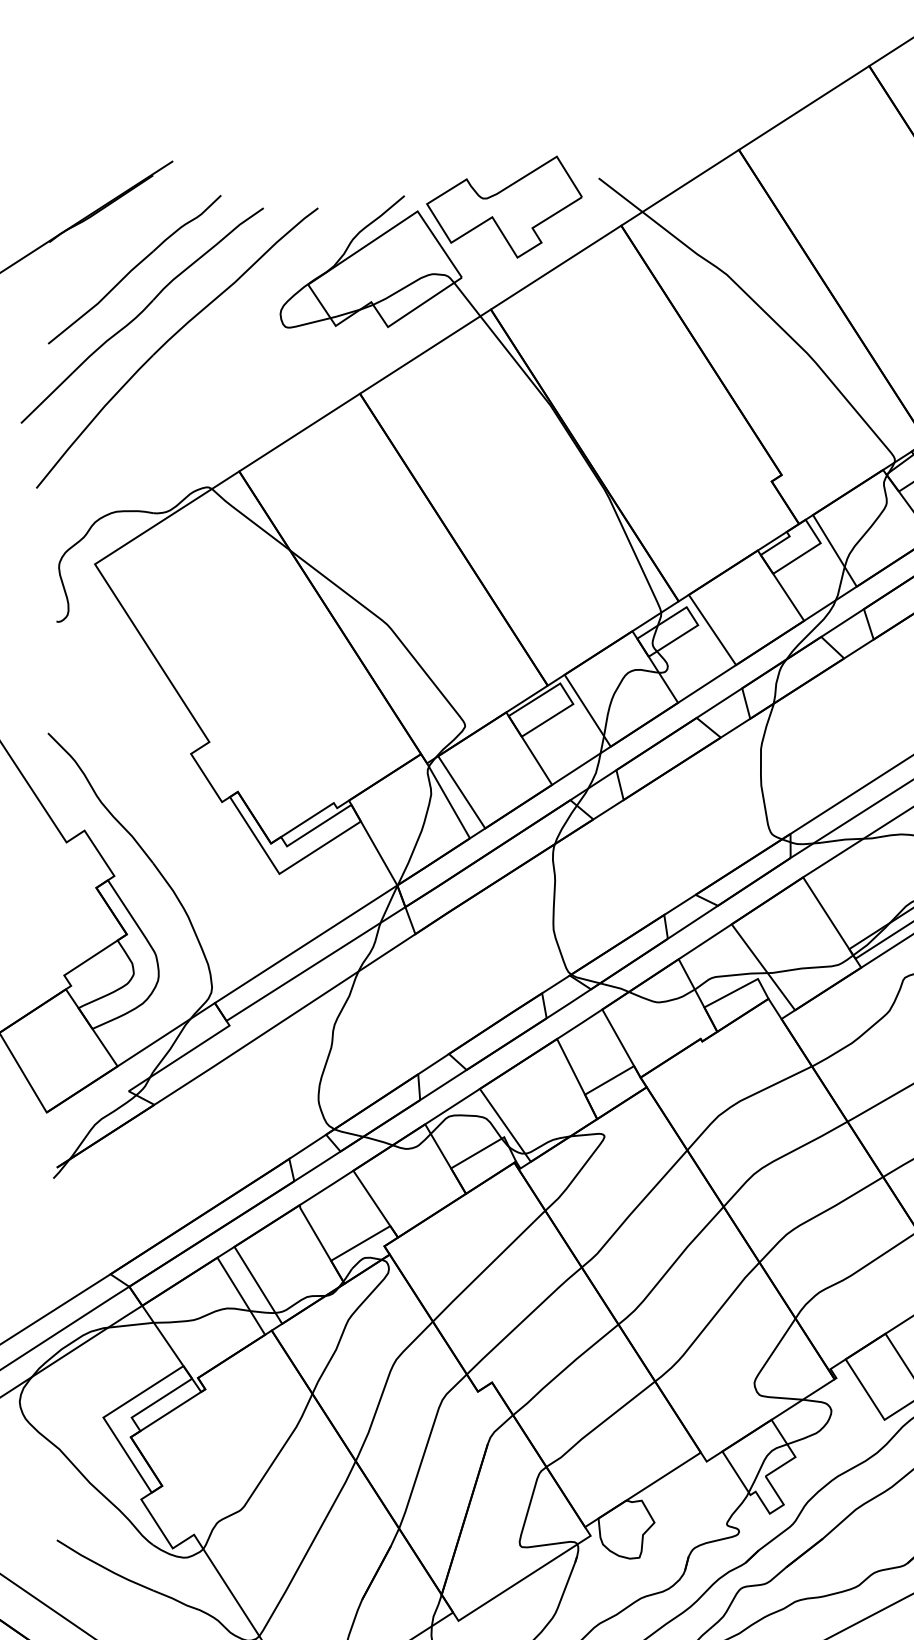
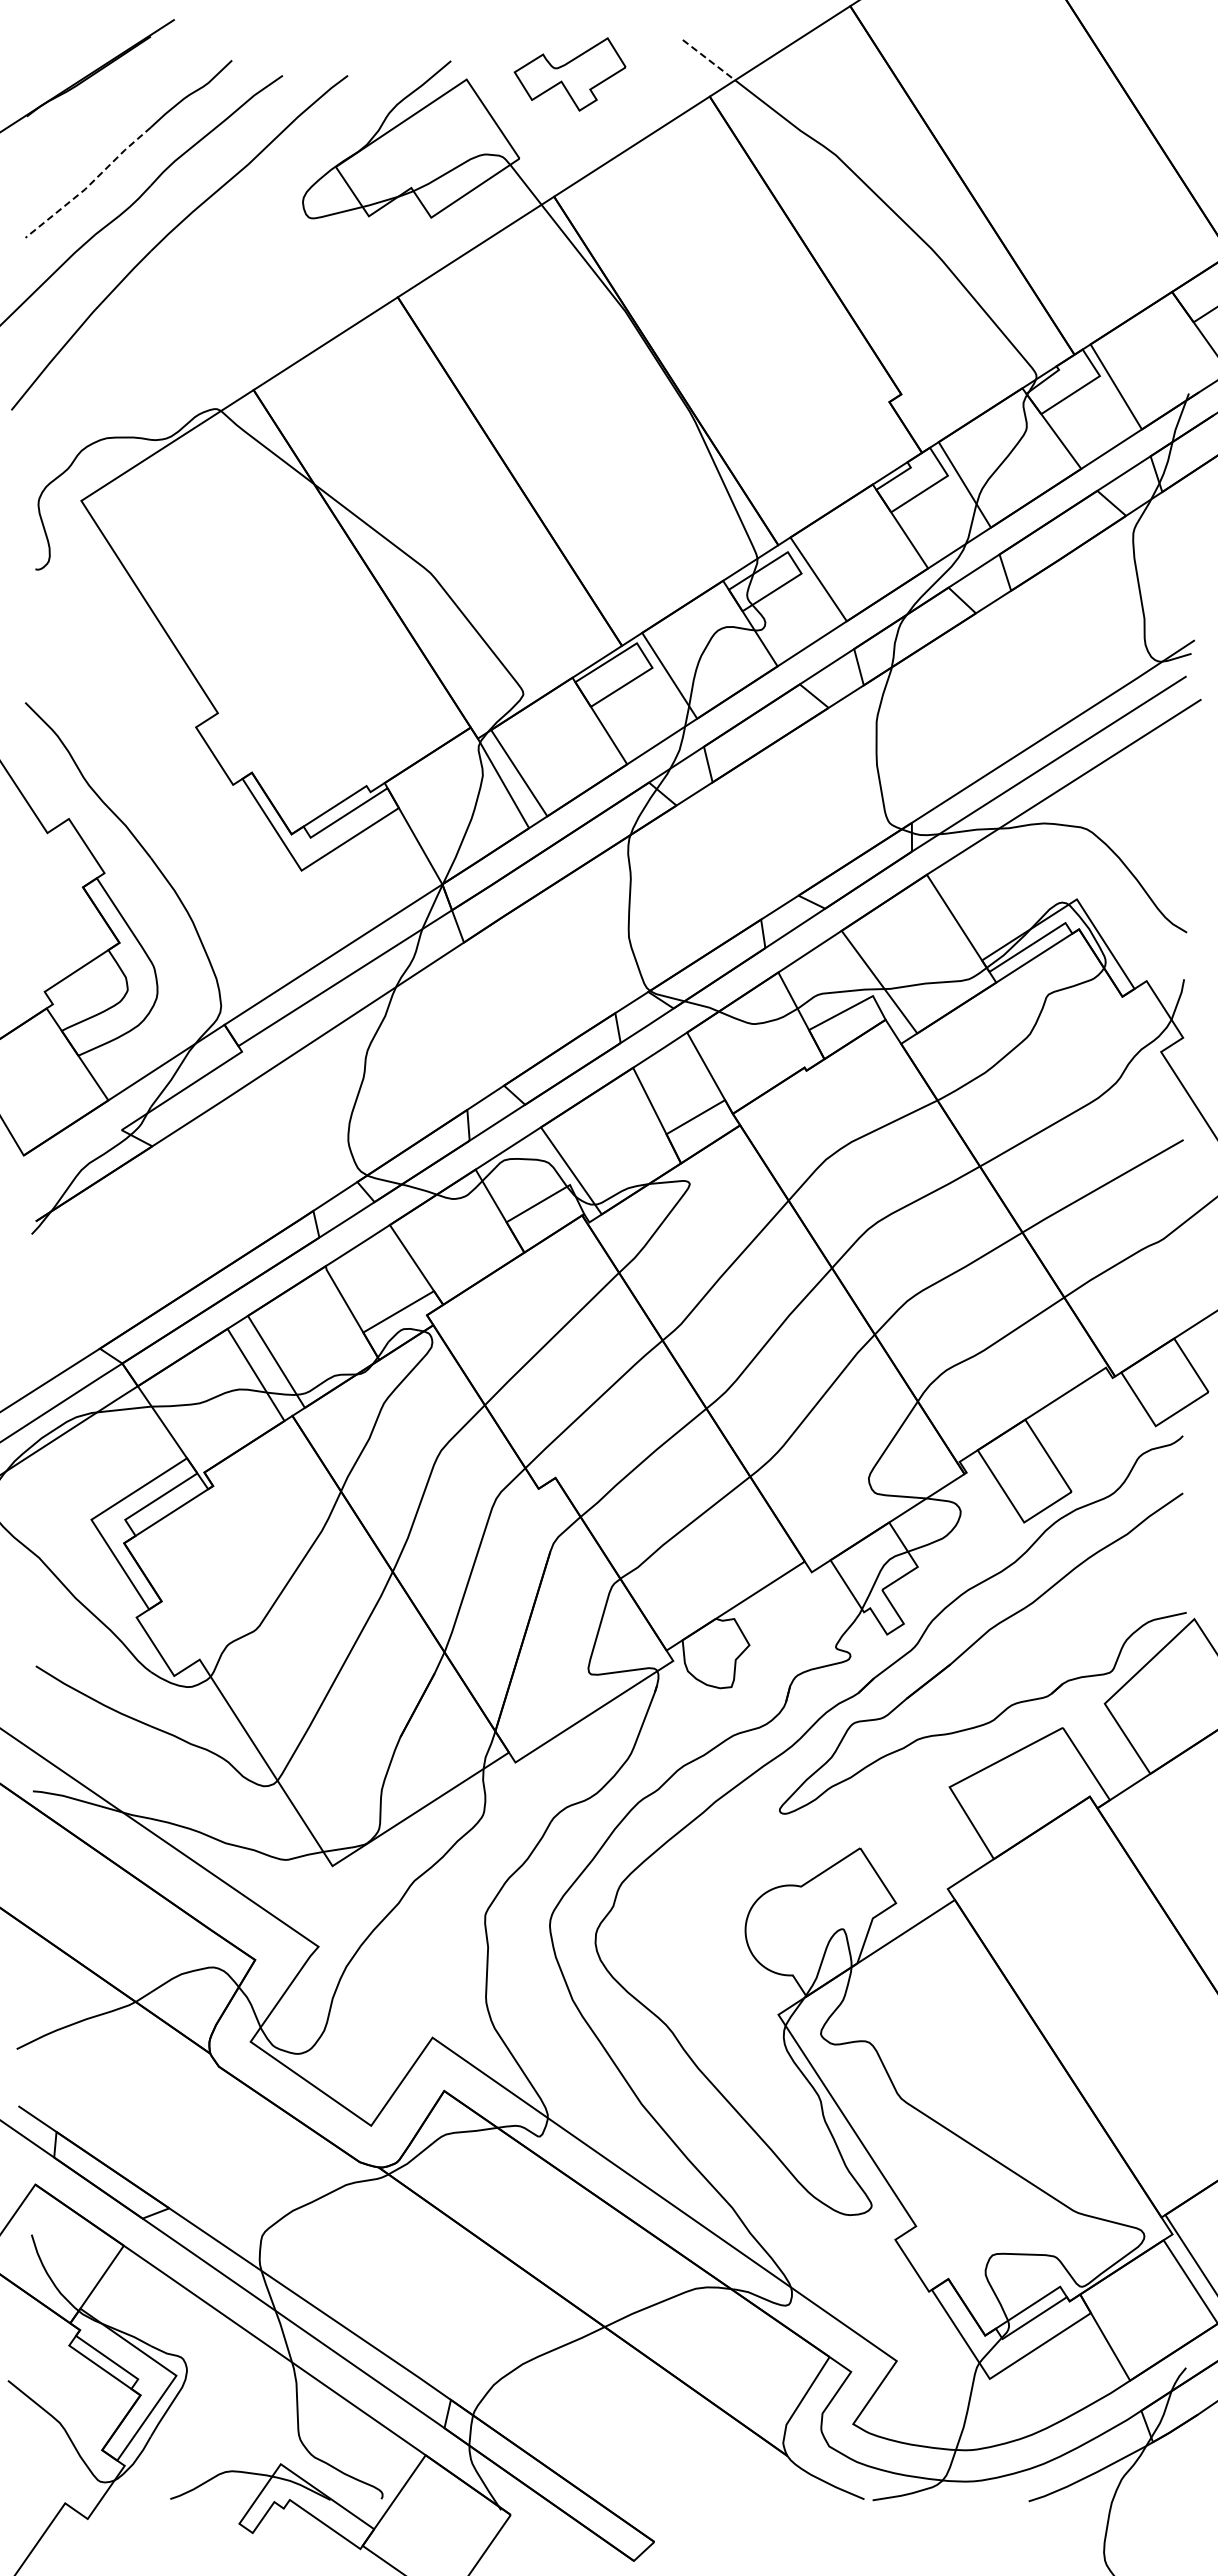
line: (621, 195) -> (709, 60), solid -> dashed
part: (503, 207) -> (569, 74), size x0.6
line: (102, 299) -> (90, 184), solid -> dashed

